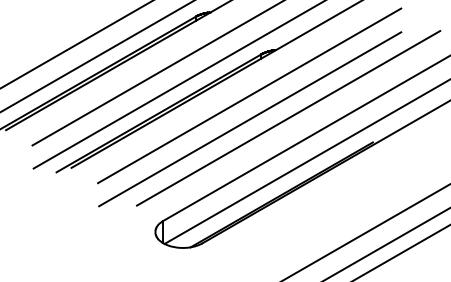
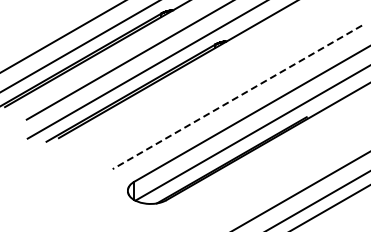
line: (249, 95) -> (205, 78), removed
line: (249, 118) -> (205, 97), removed
line: (288, 118) -> (237, 97), solid -> dashed

